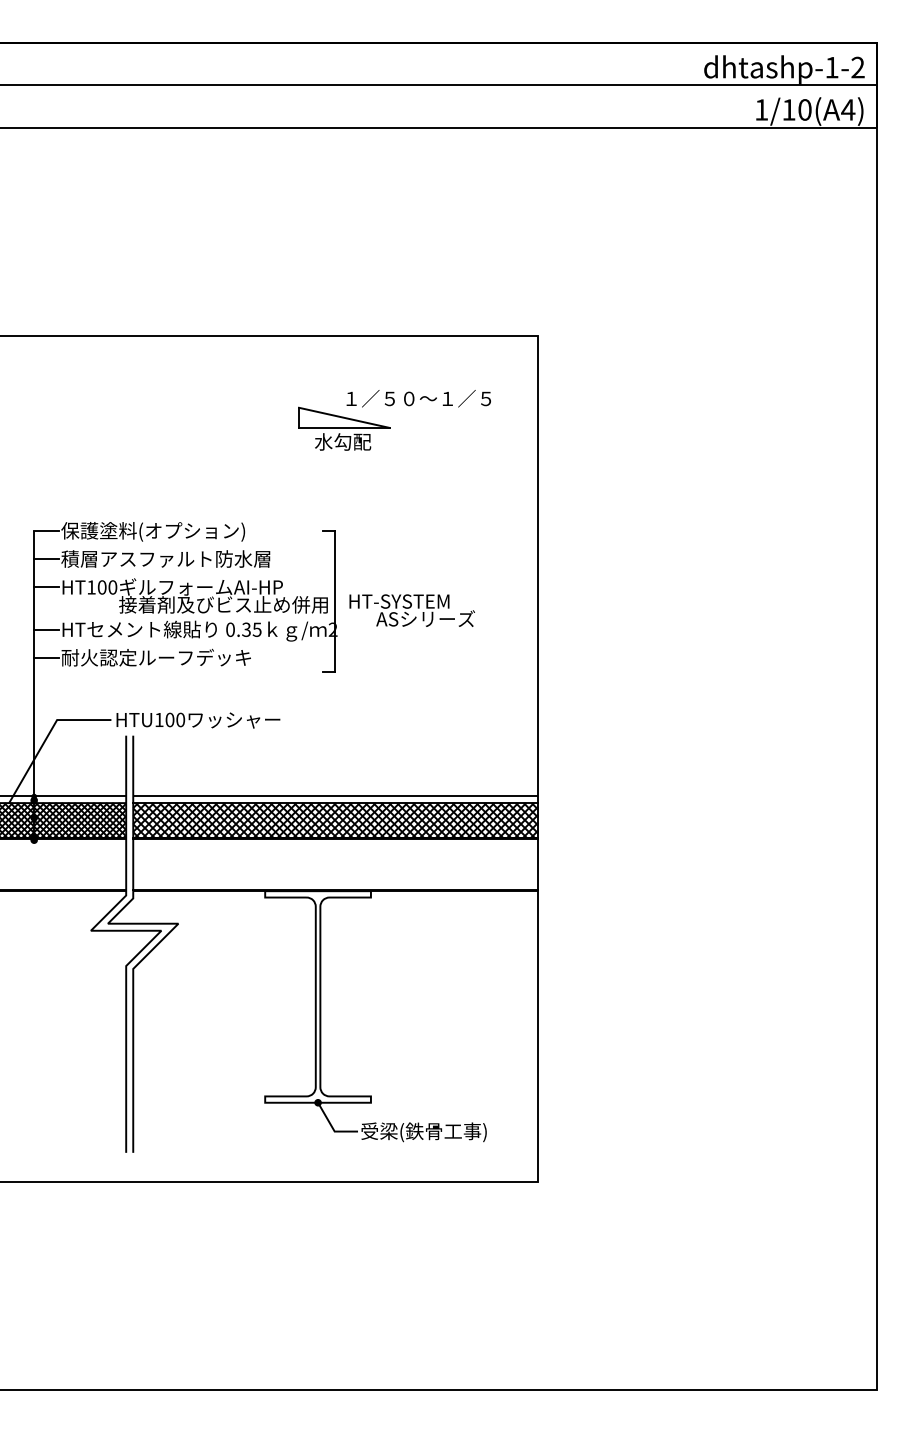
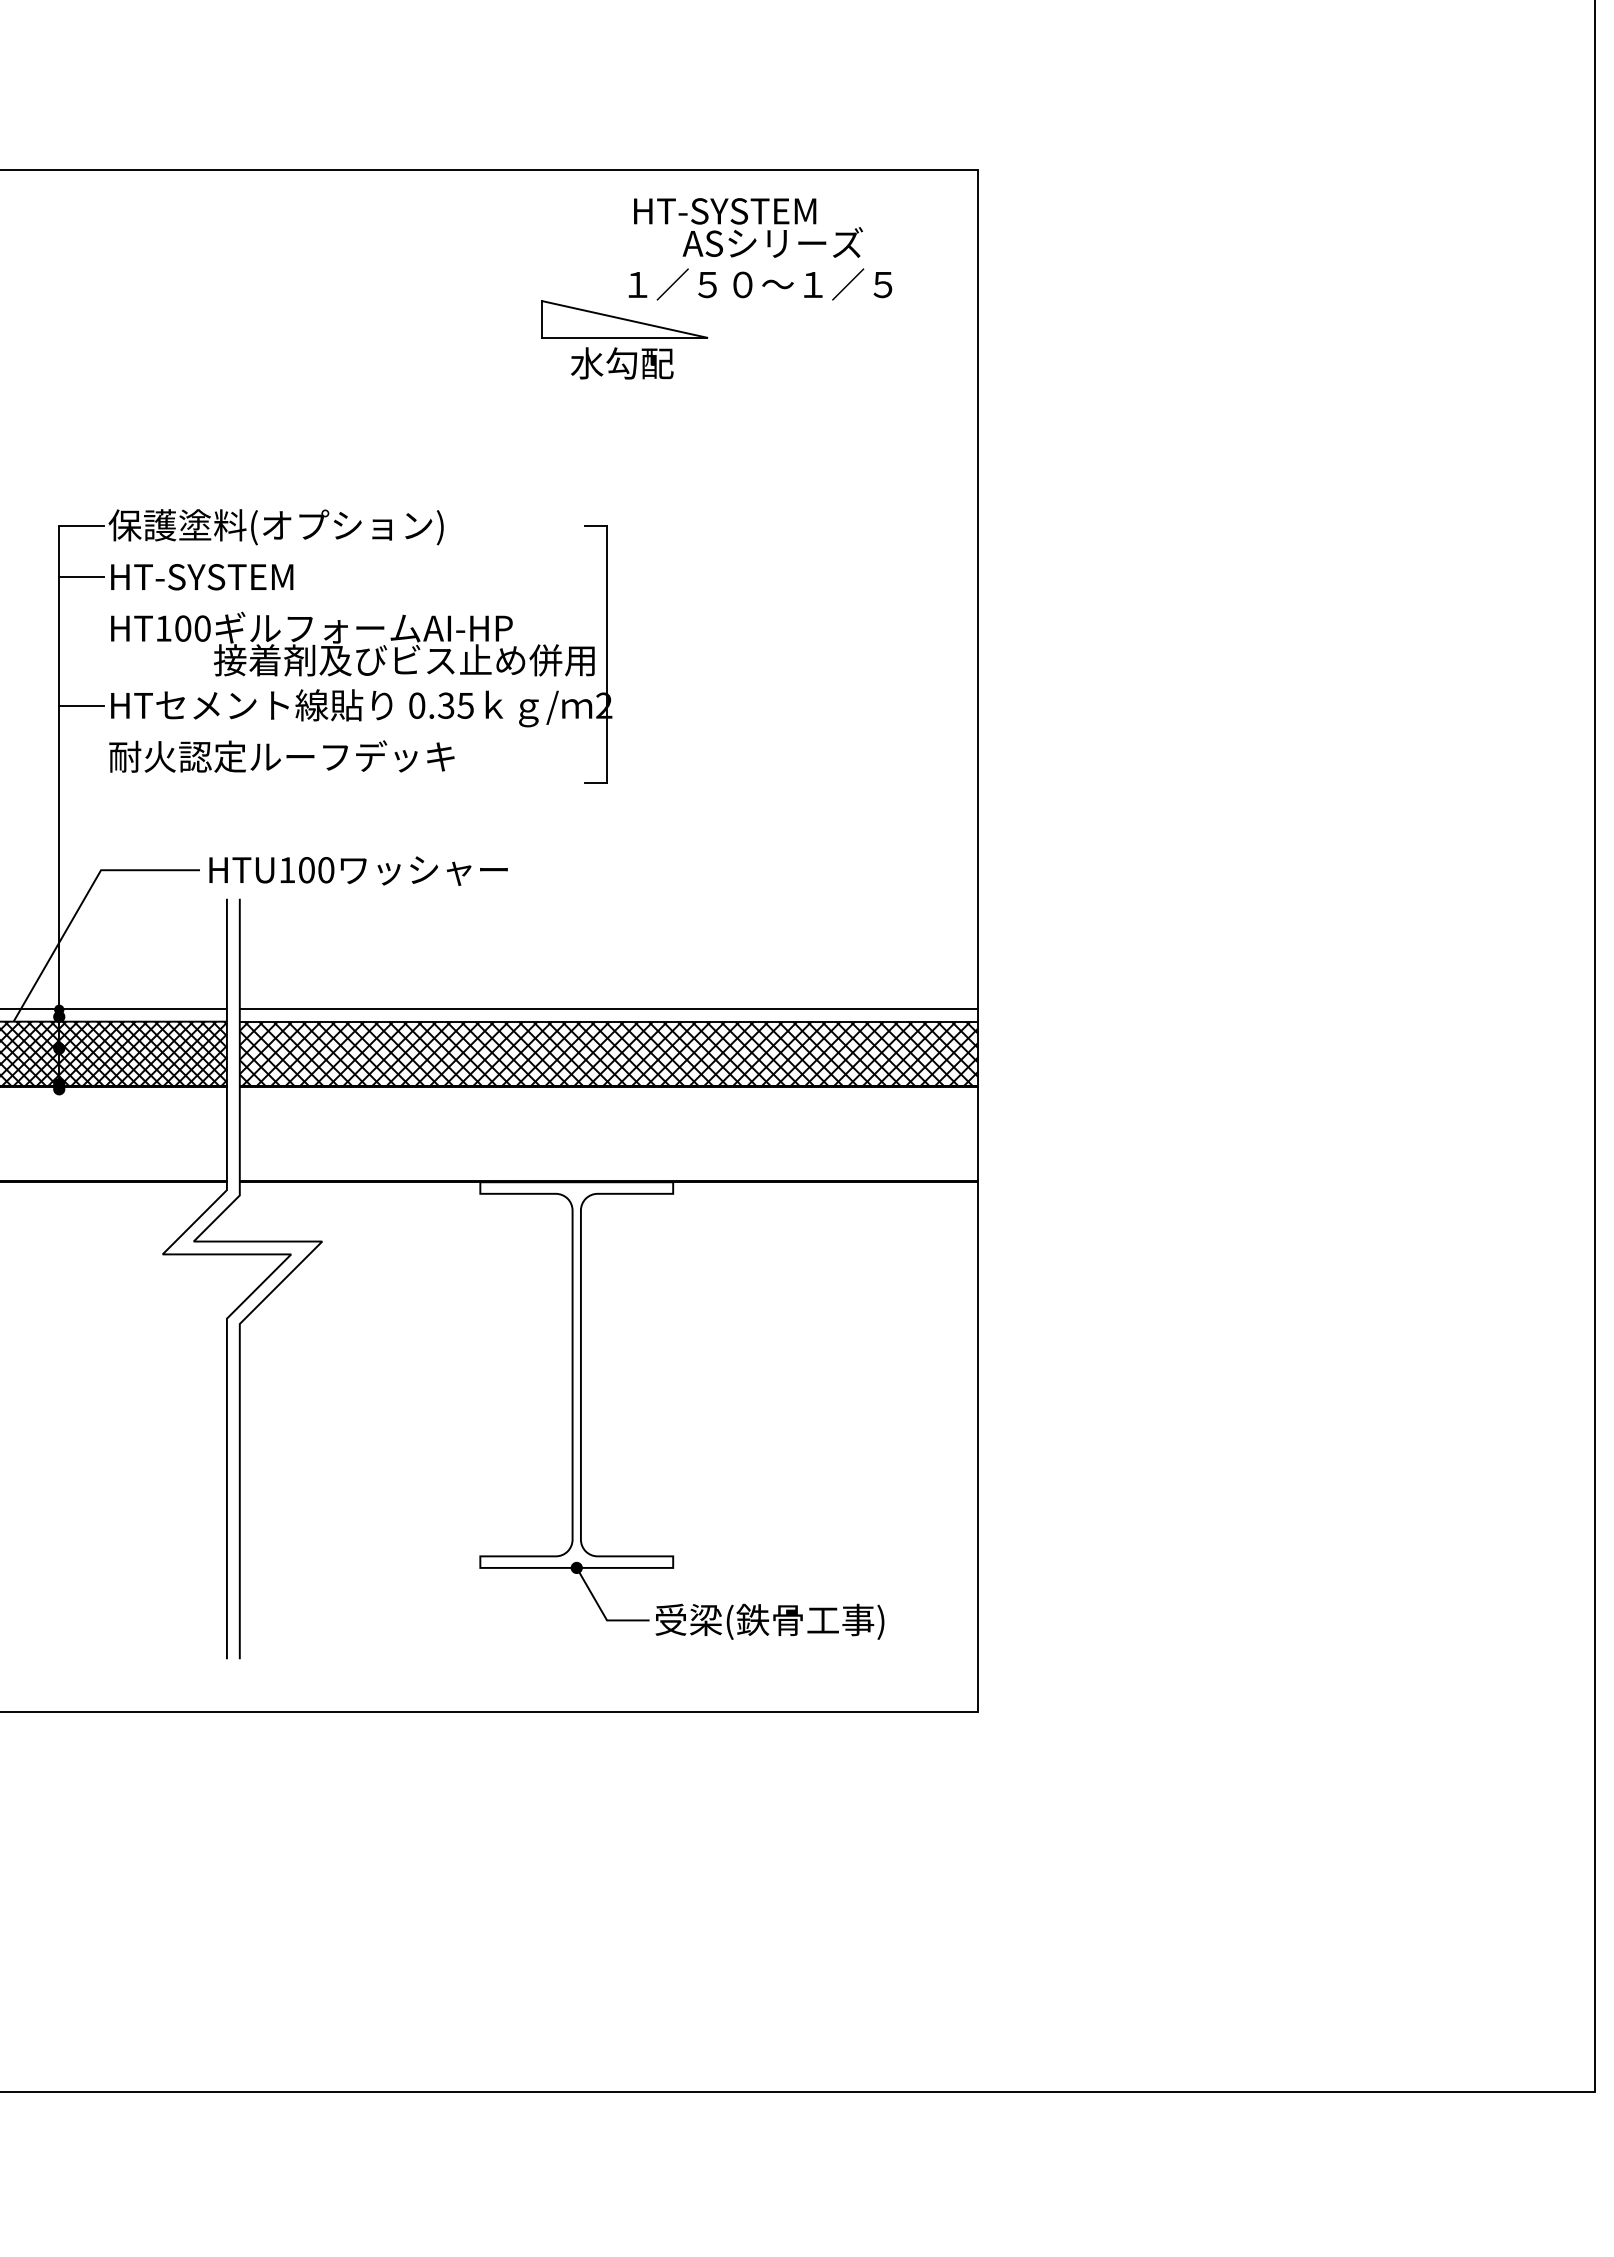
text: (165, 558) -> (298, 575), 積層アスファルト防水層 -> HT-SYSTEM
line: (46, 587) -> (81, 628), removed
text: (411, 610) -> (747, 227), moved
line: (46, 658) -> (81, 758), removed

